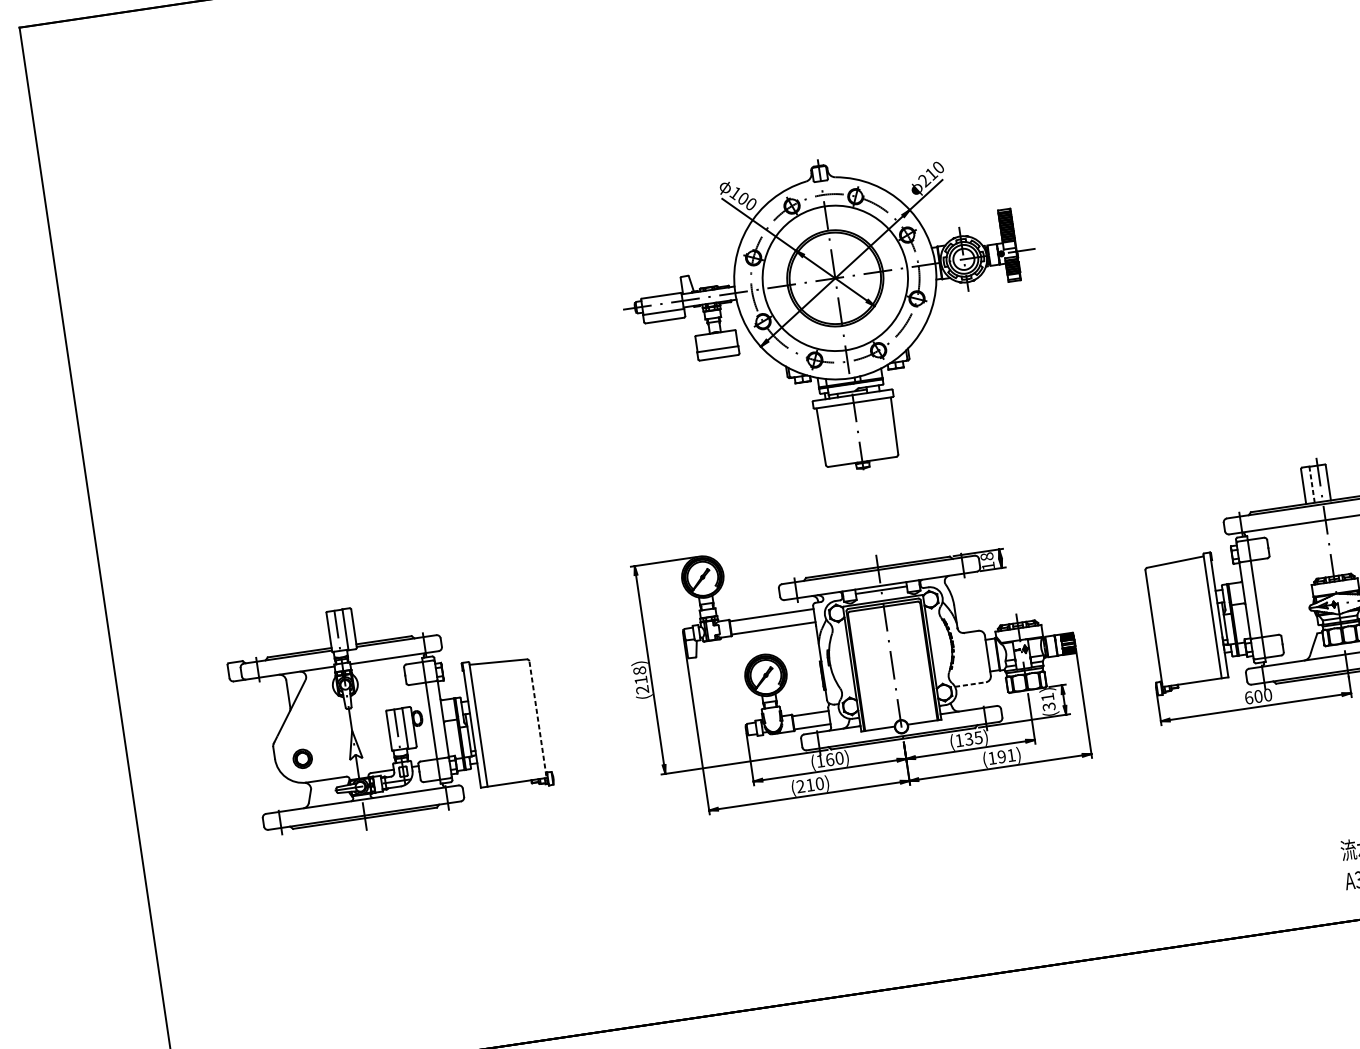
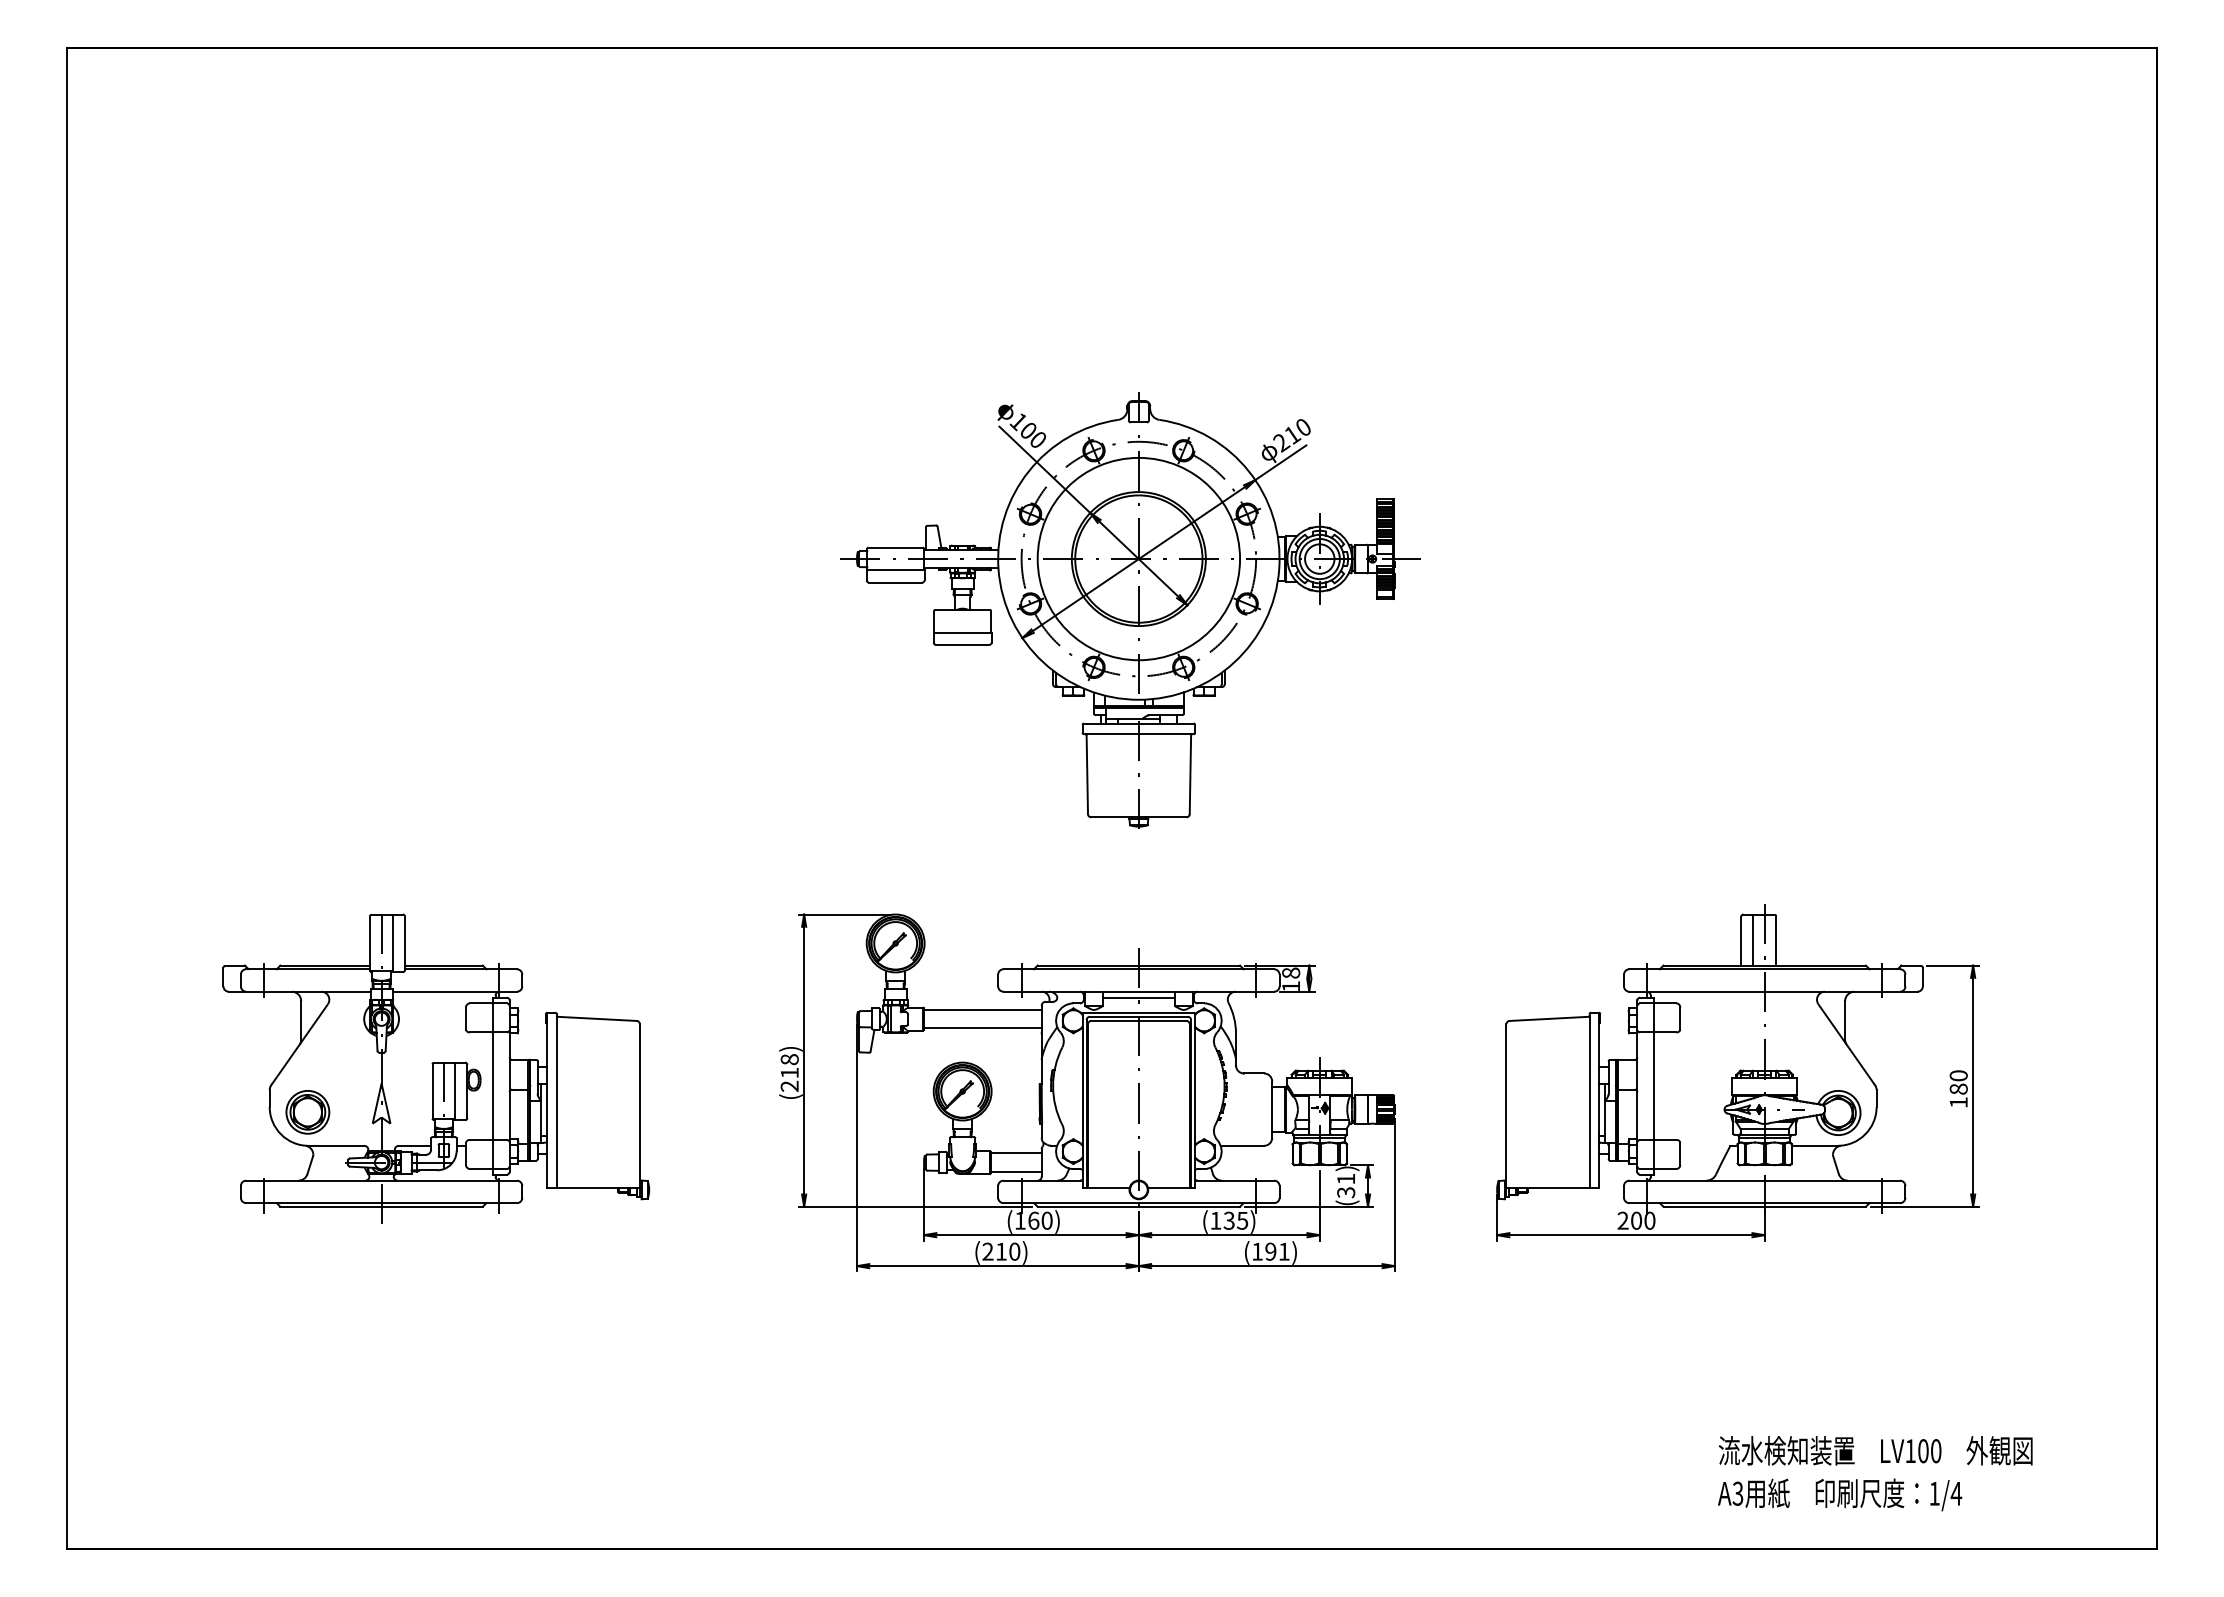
line: (1312, 484) -> (1753, 940), dashed -> solid
line: (970, 684) -> (1242, 1145), dashed -> solid
text: (1248, 697) -> (1622, 1220), 600 -> 200
line: (538, 722) -> (639, 1110), dashed -> solid
part: (302, 759) -> (307, 1112), size x1.67

